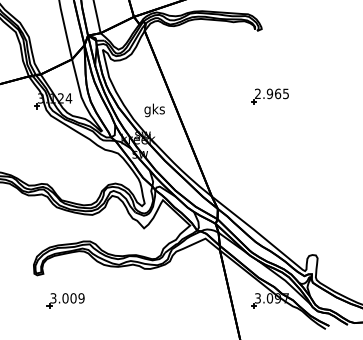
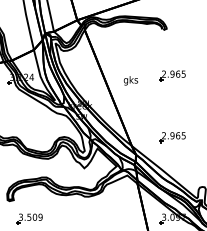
text: (154, 110) -> (130, 80), moved
part: (269, 184) -> (172, 137), added
text: (65, 298) -> (29, 217), 3.009 -> 3.509

